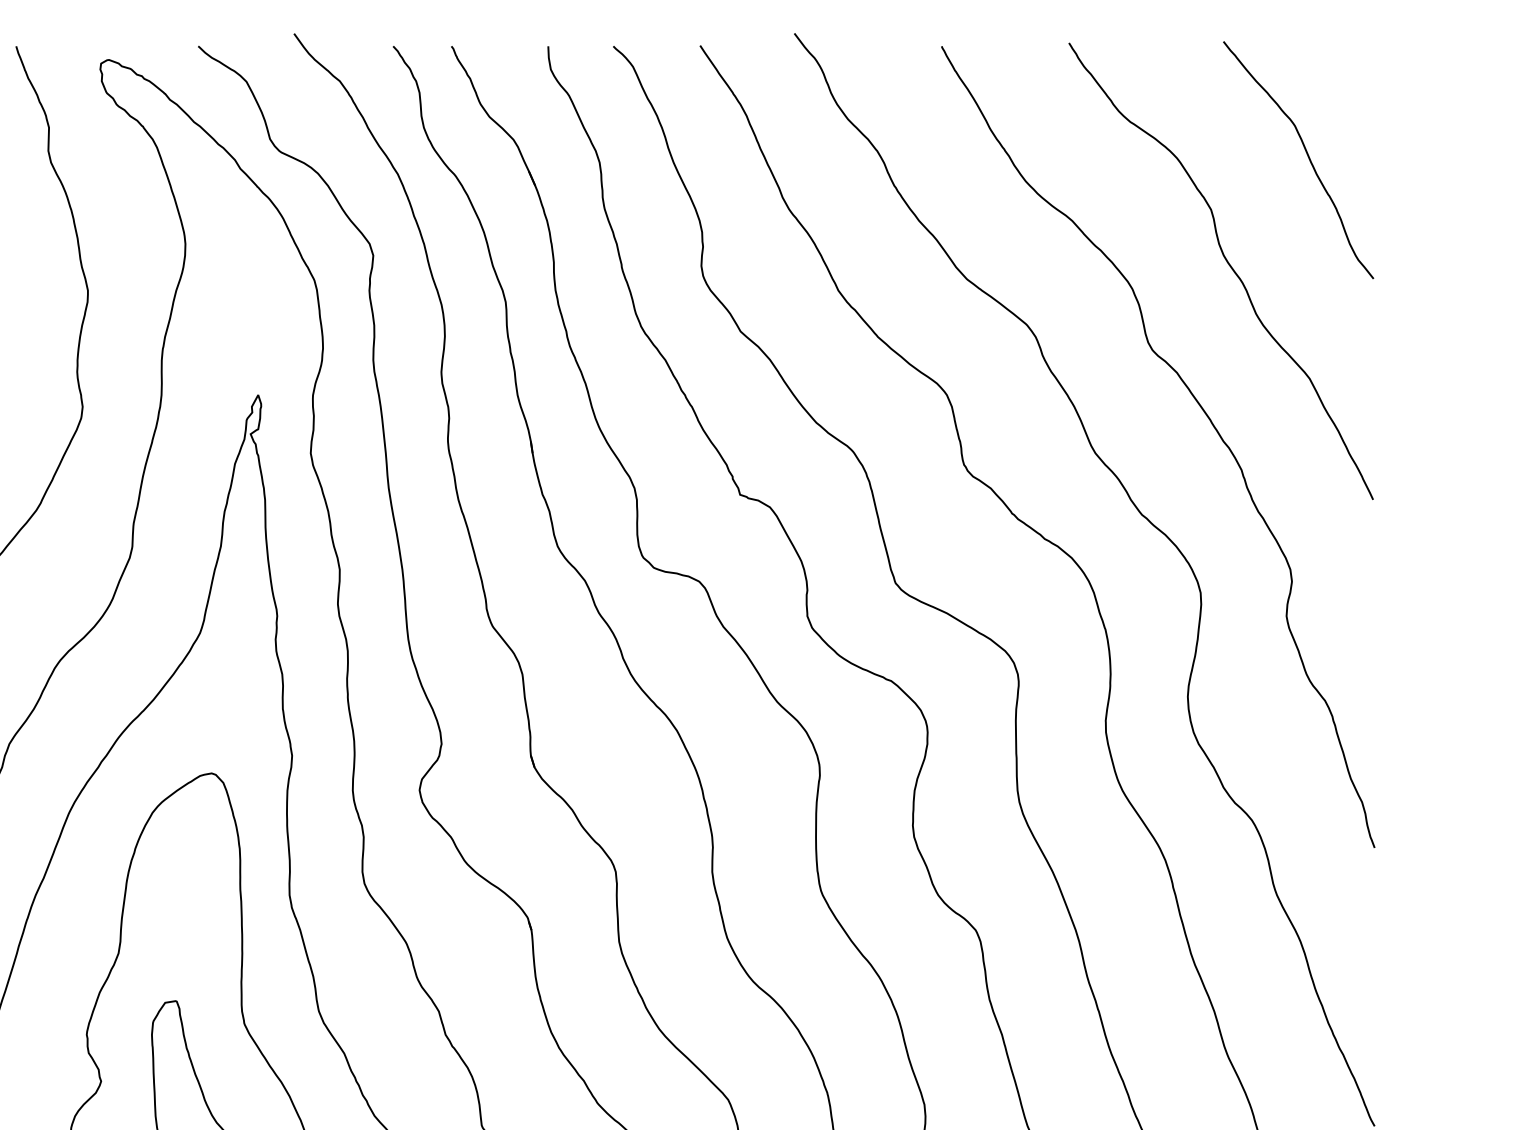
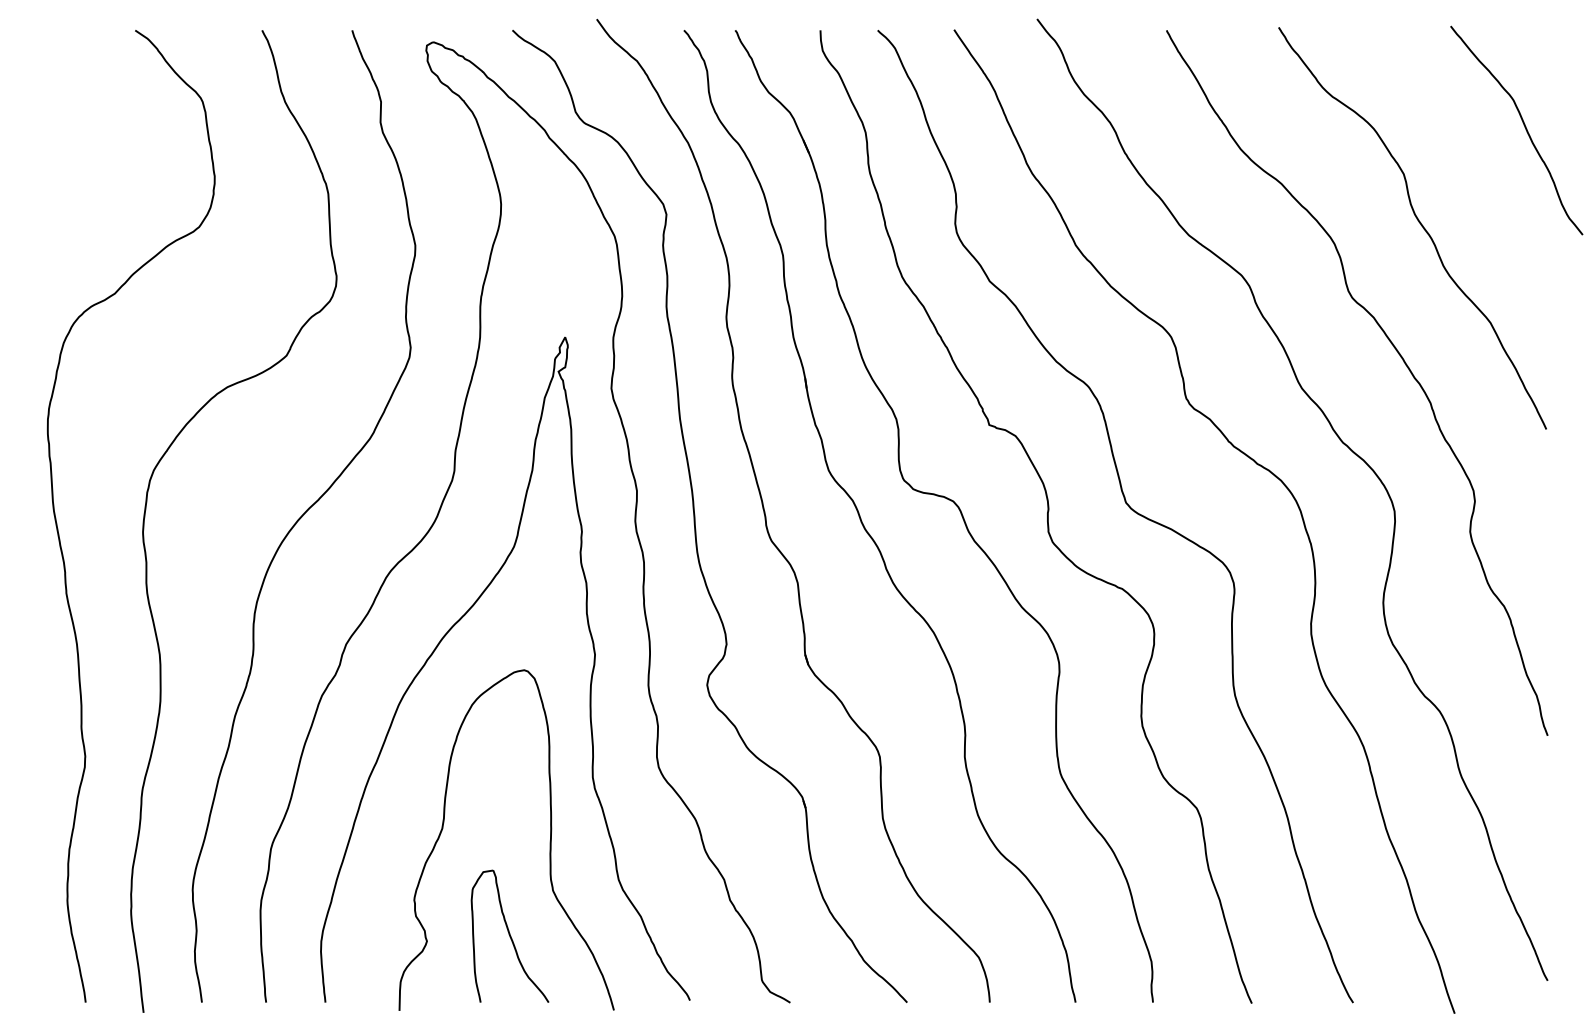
curve: (1307, 156) -> (1524, 127), moved

